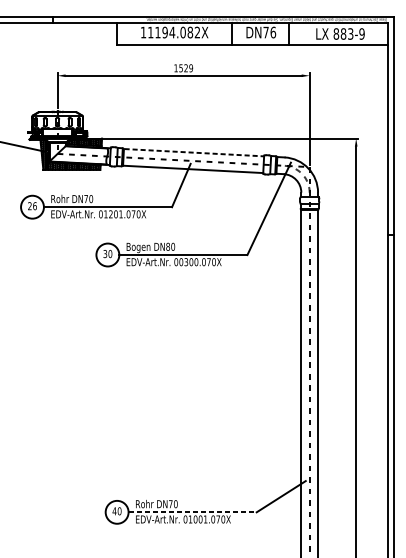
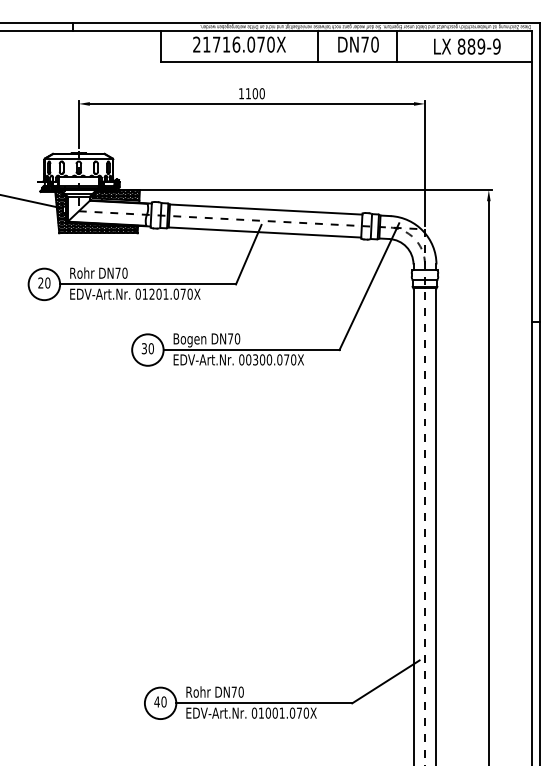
text: (170, 32) -> (233, 44), 11194.082X -> 21716.070X
text: (272, 32) -> (374, 44), DN76 -> DN70
text: (350, 33) -> (481, 46), 883-9 -> 889-9
text: (185, 68) -> (254, 93), 1529 -> 1100
line: (194, 152) -> (266, 209), dashed -> solid
text: (34, 205) -> (47, 282), 26 -> 20
text: (168, 246) -> (230, 338), DN80 -> DN70
line: (192, 512) -> (264, 703), dashed -> solid

